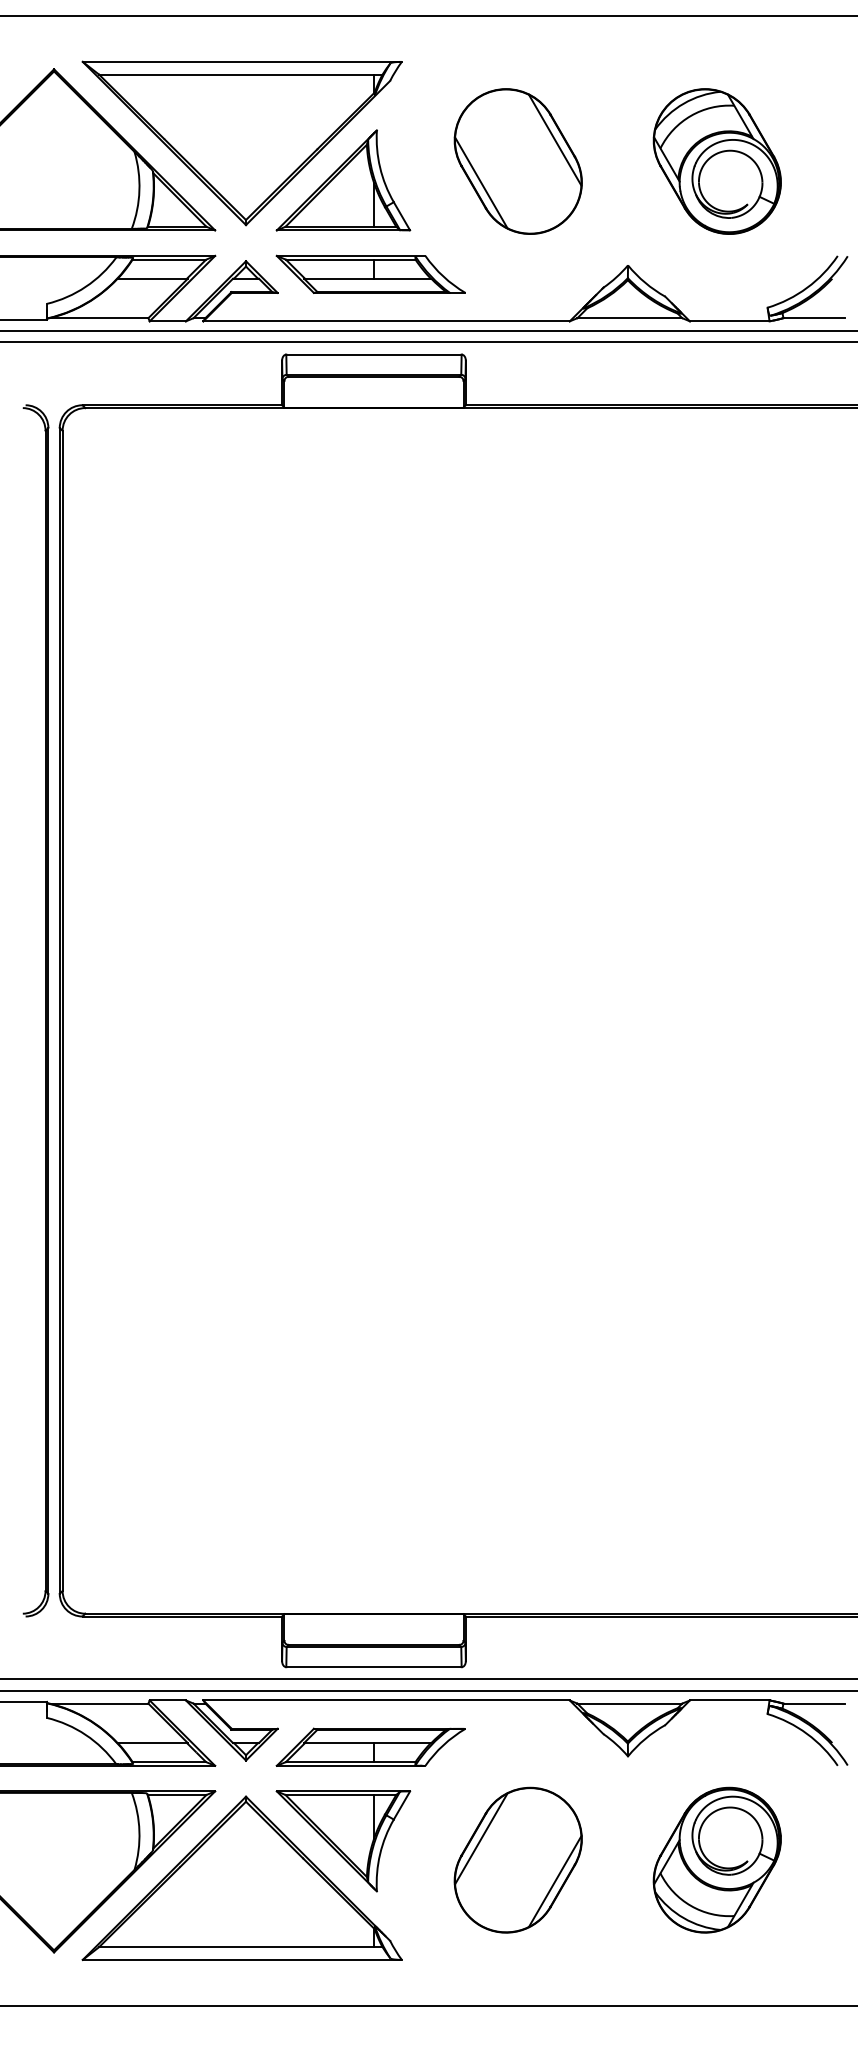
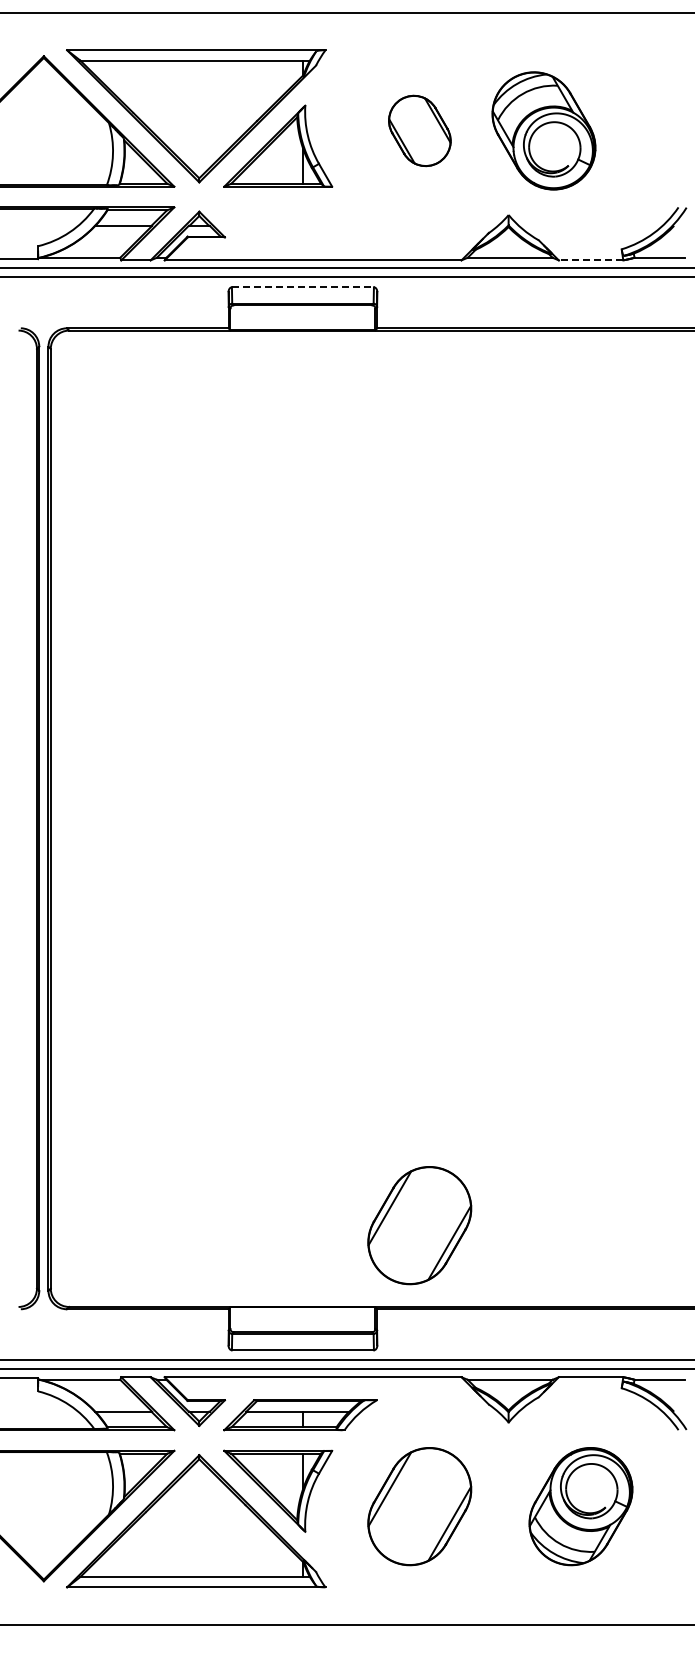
part: (517, 160) -> (419, 130), size x0.6
part: (716, 160) -> (543, 130), moved
part: (370, 274) -> (300, 222), removed
line: (729, 321) -> (590, 260), solid -> dashed
line: (373, 354) -> (302, 287), solid -> dashed
part: (517, 1513) -> (419, 1225), added

